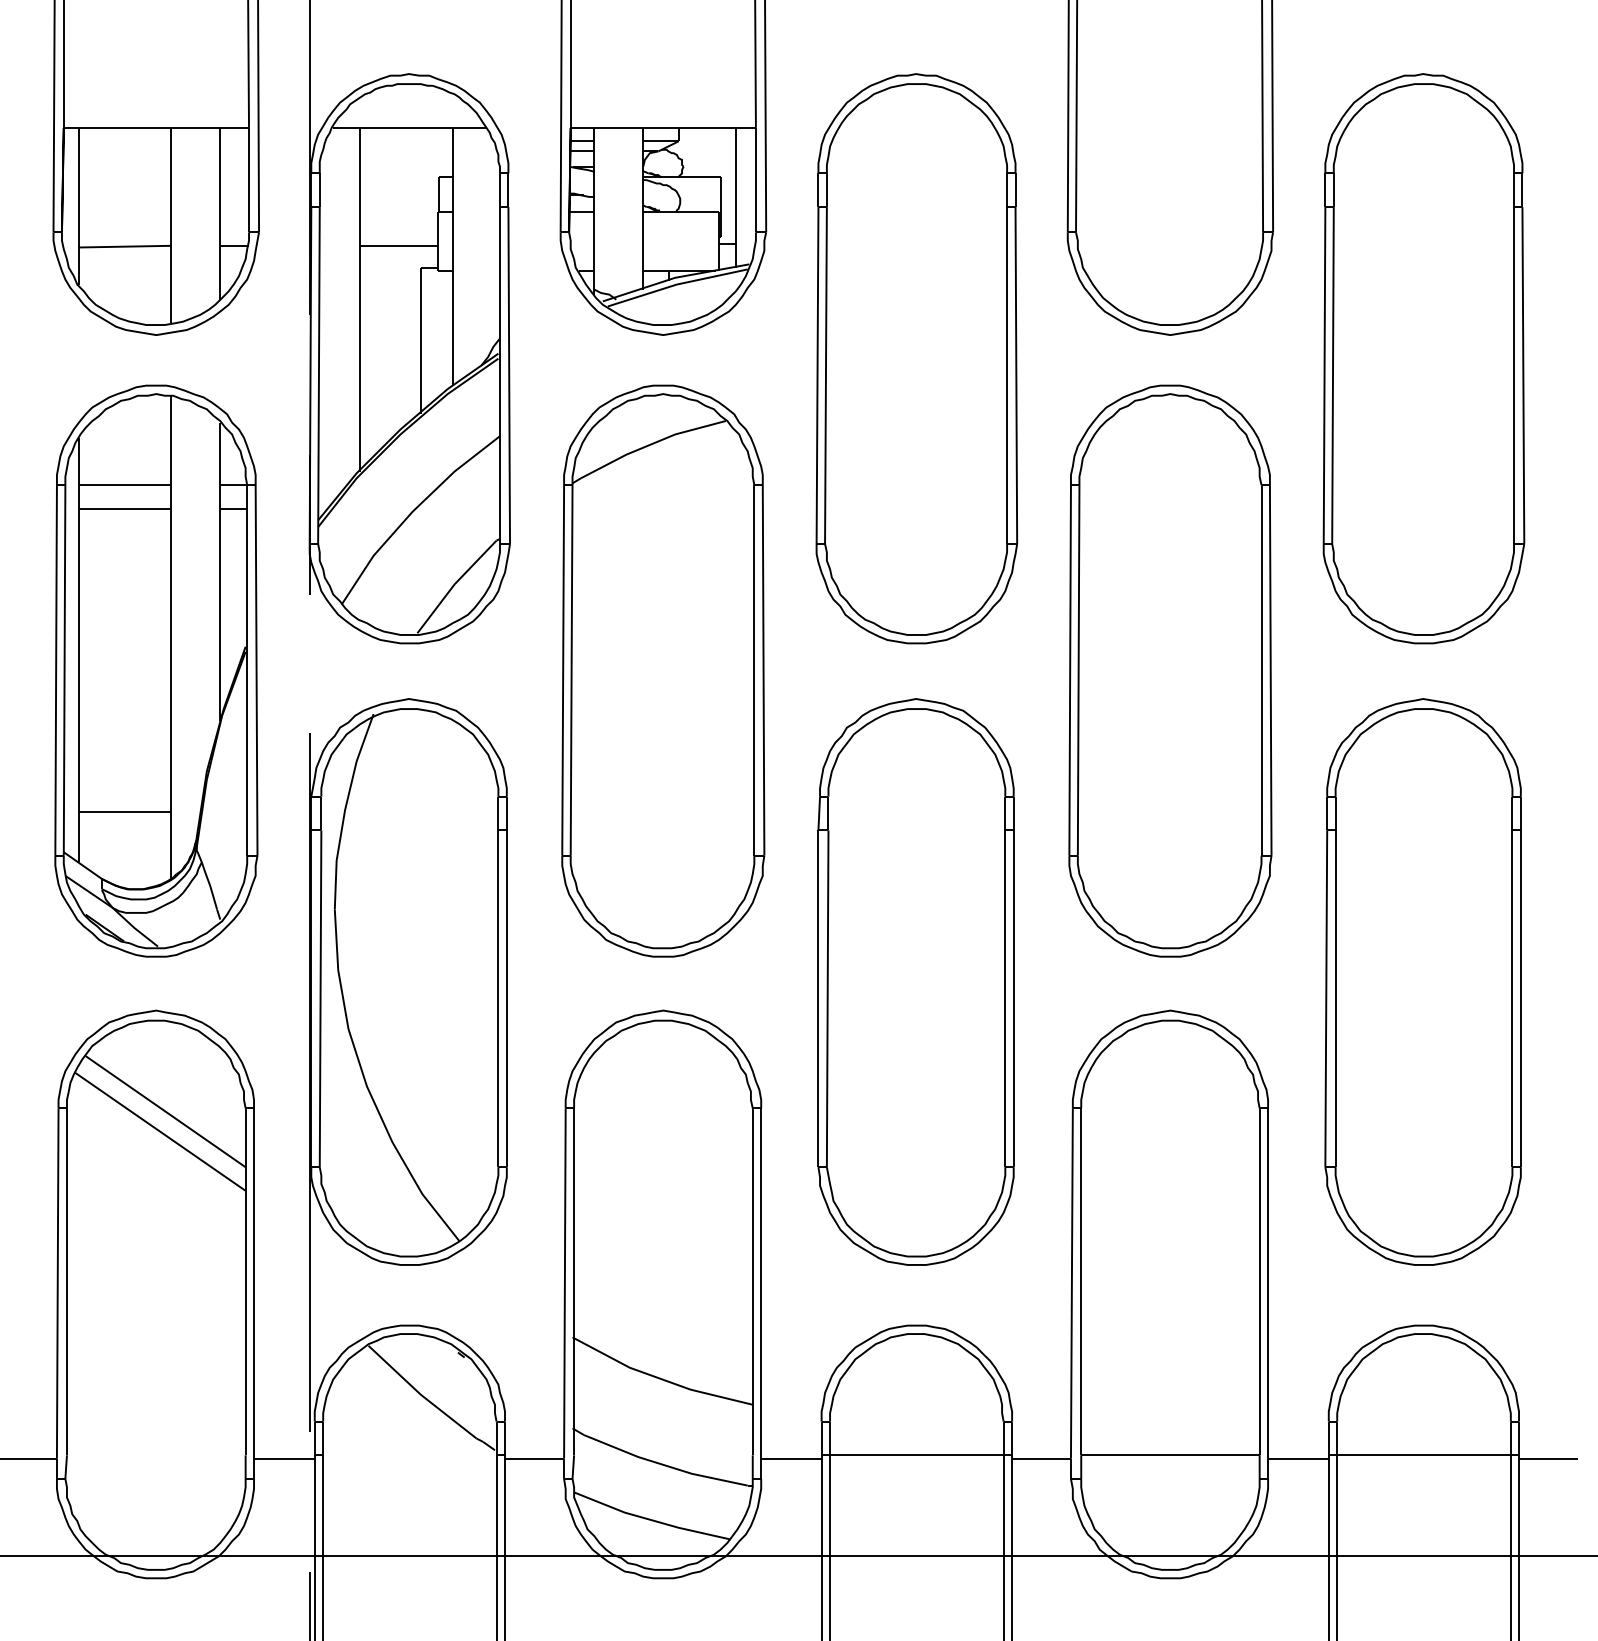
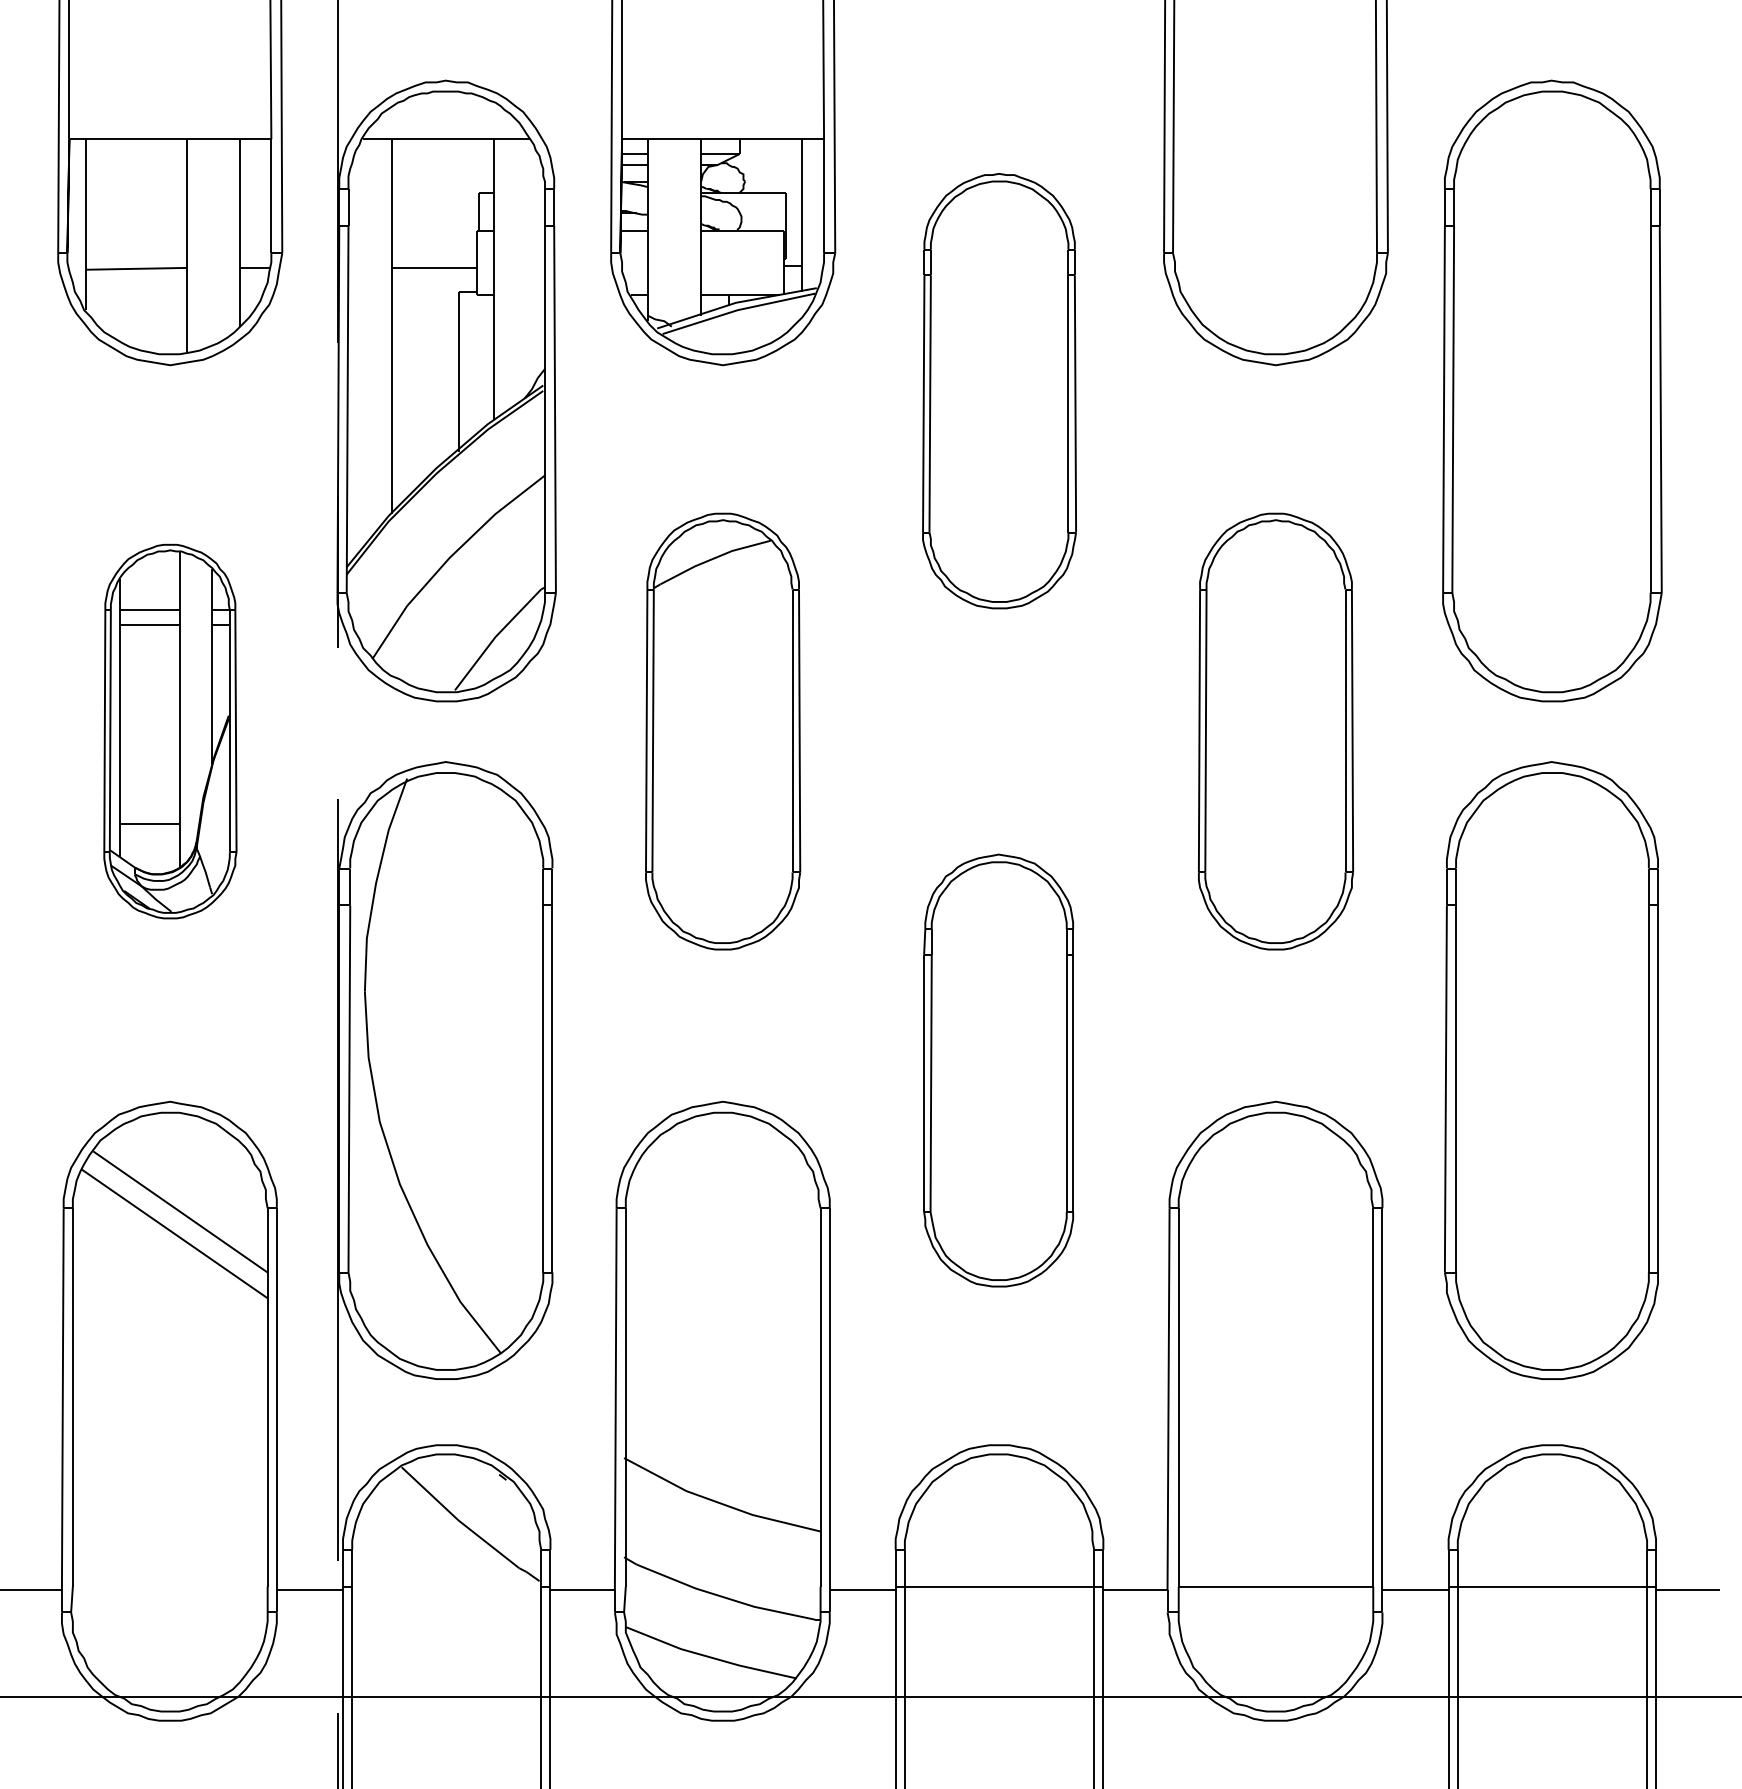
part: (916, 358) -> (999, 390), size x0.7
part: (156, 670) -> (170, 730), size x0.6
part: (663, 670) -> (723, 730), size x0.7
part: (1170, 670) -> (1276, 730), size x0.7
part: (915, 981) -> (998, 1070), size x0.7

